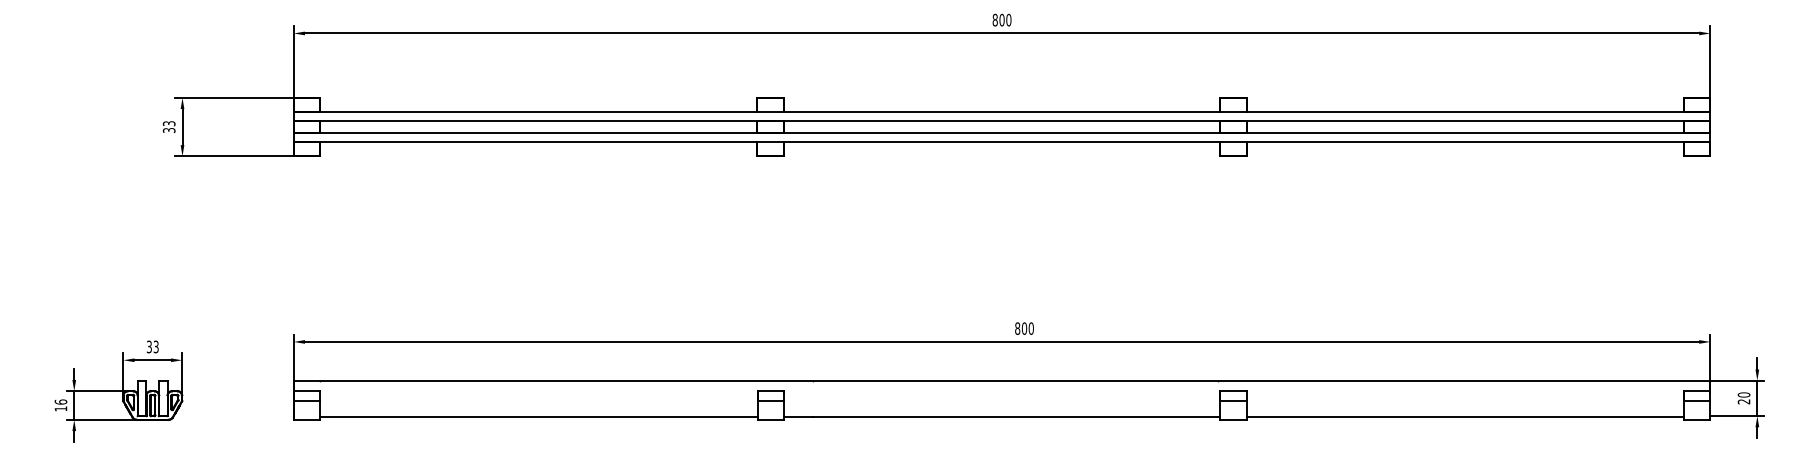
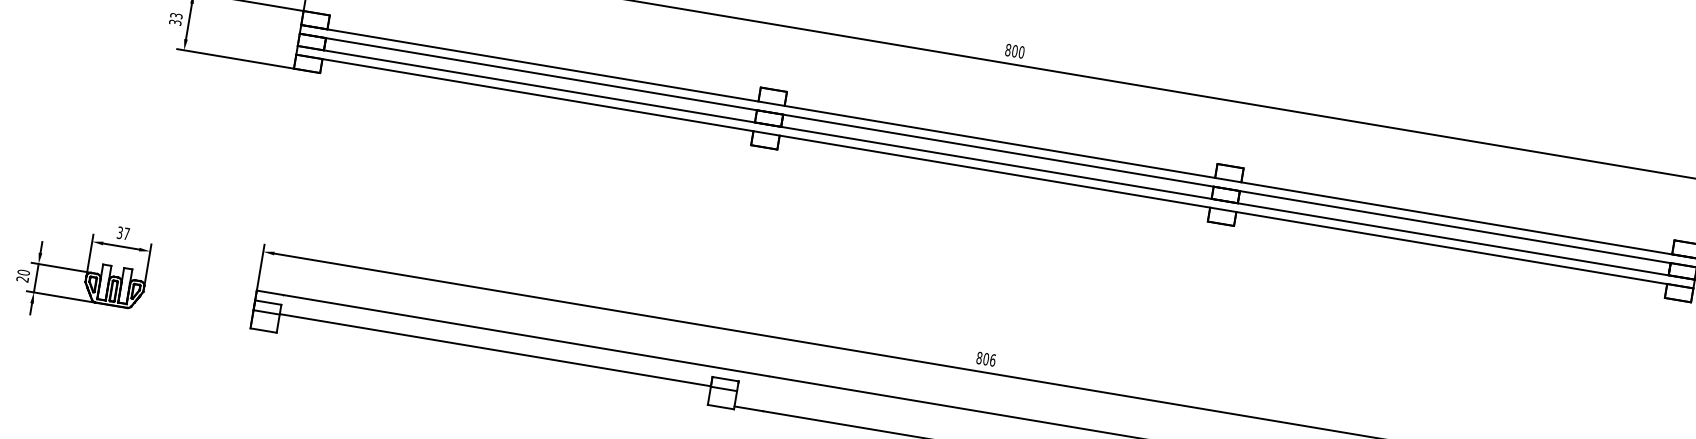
text: (1030, 328) -> (992, 360), 800 -> 806
text: (155, 346) -> (126, 233), 33 -> 37
text: (60, 405) -> (22, 275), 16 -> 20
line: (538, 416) -> (494, 349), moved

